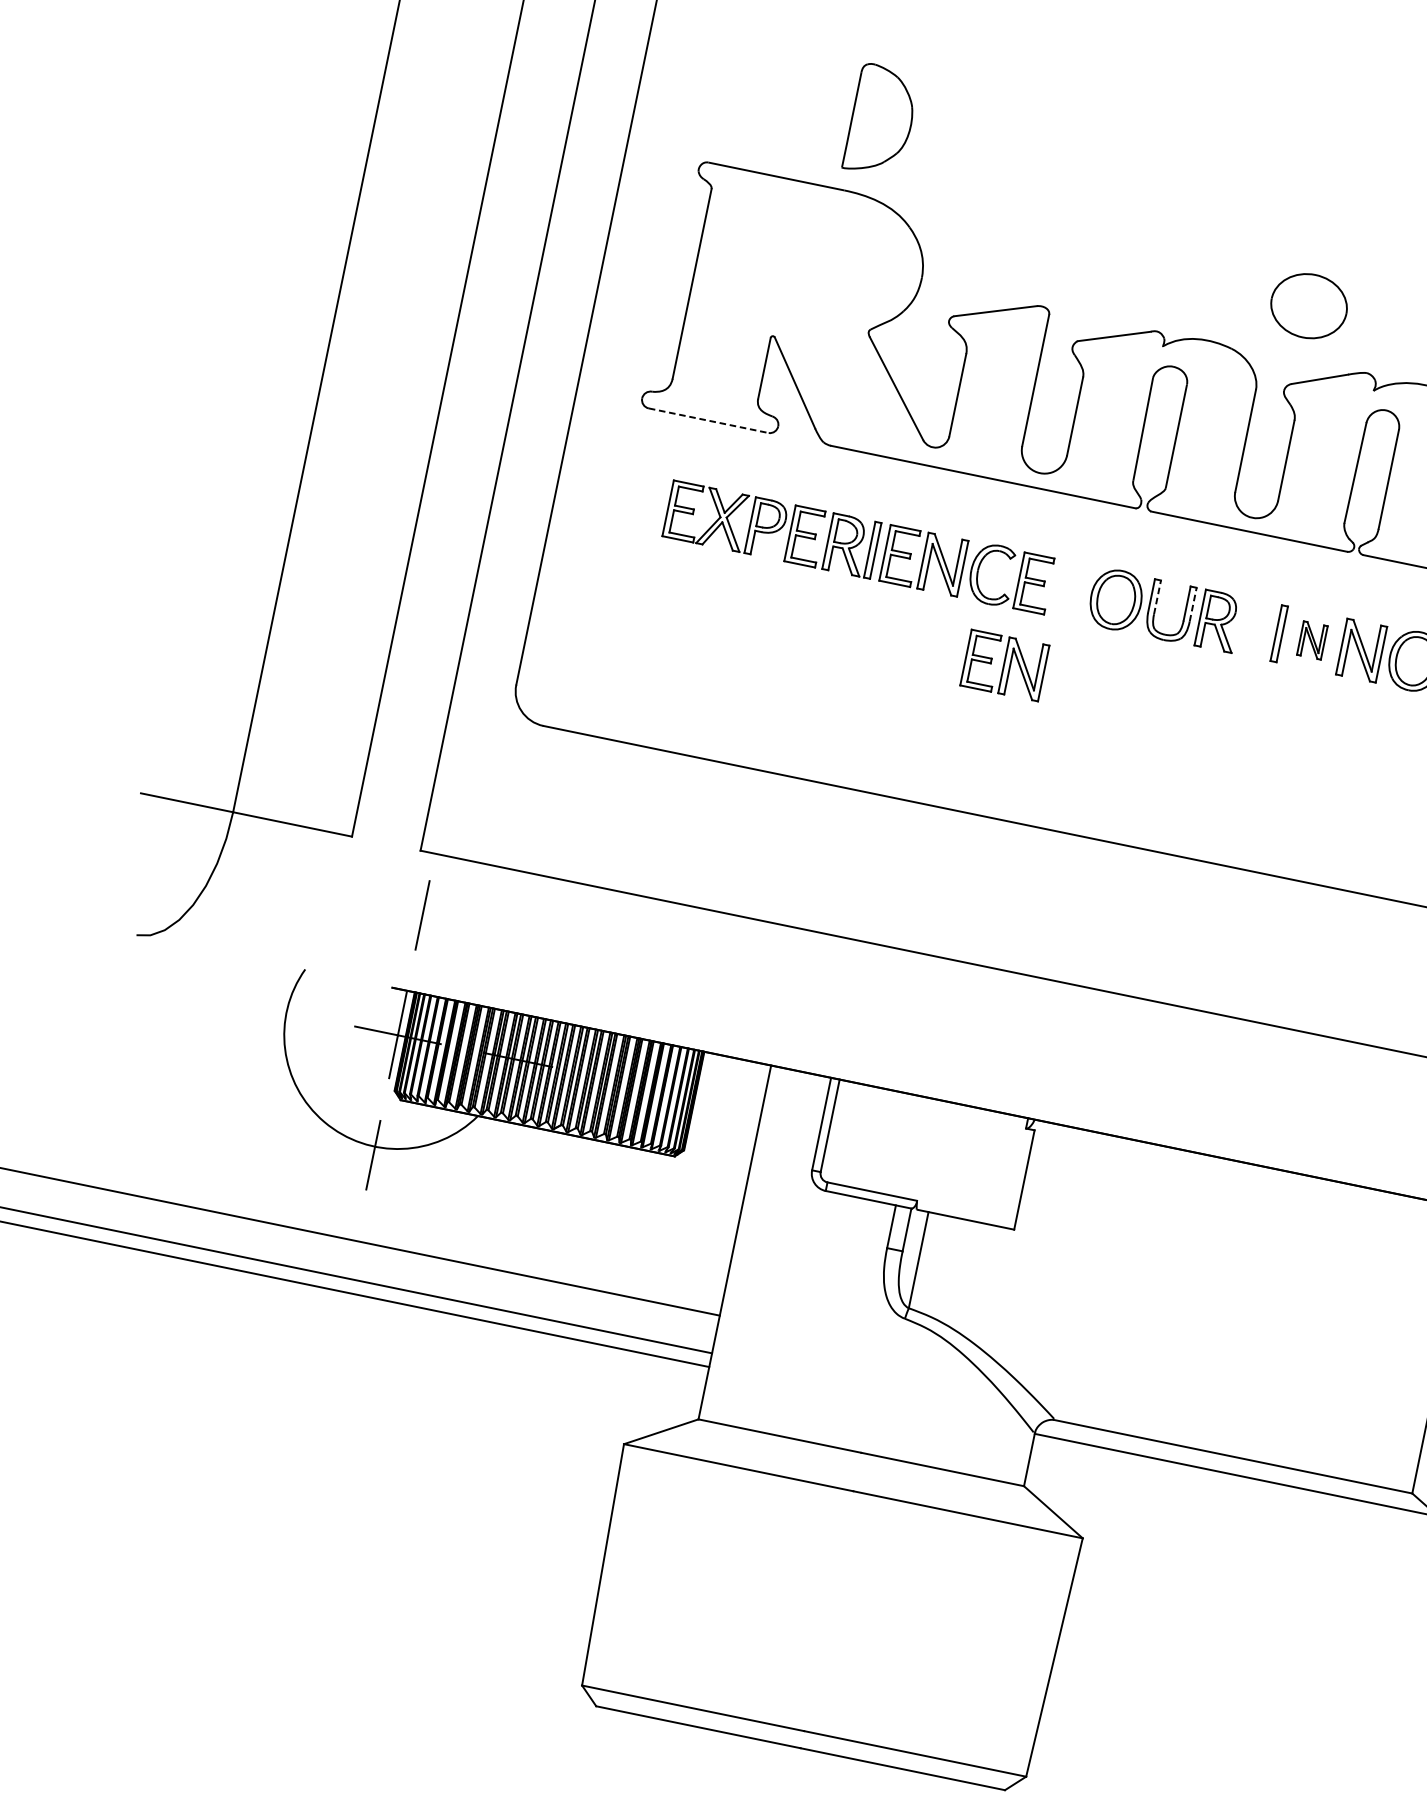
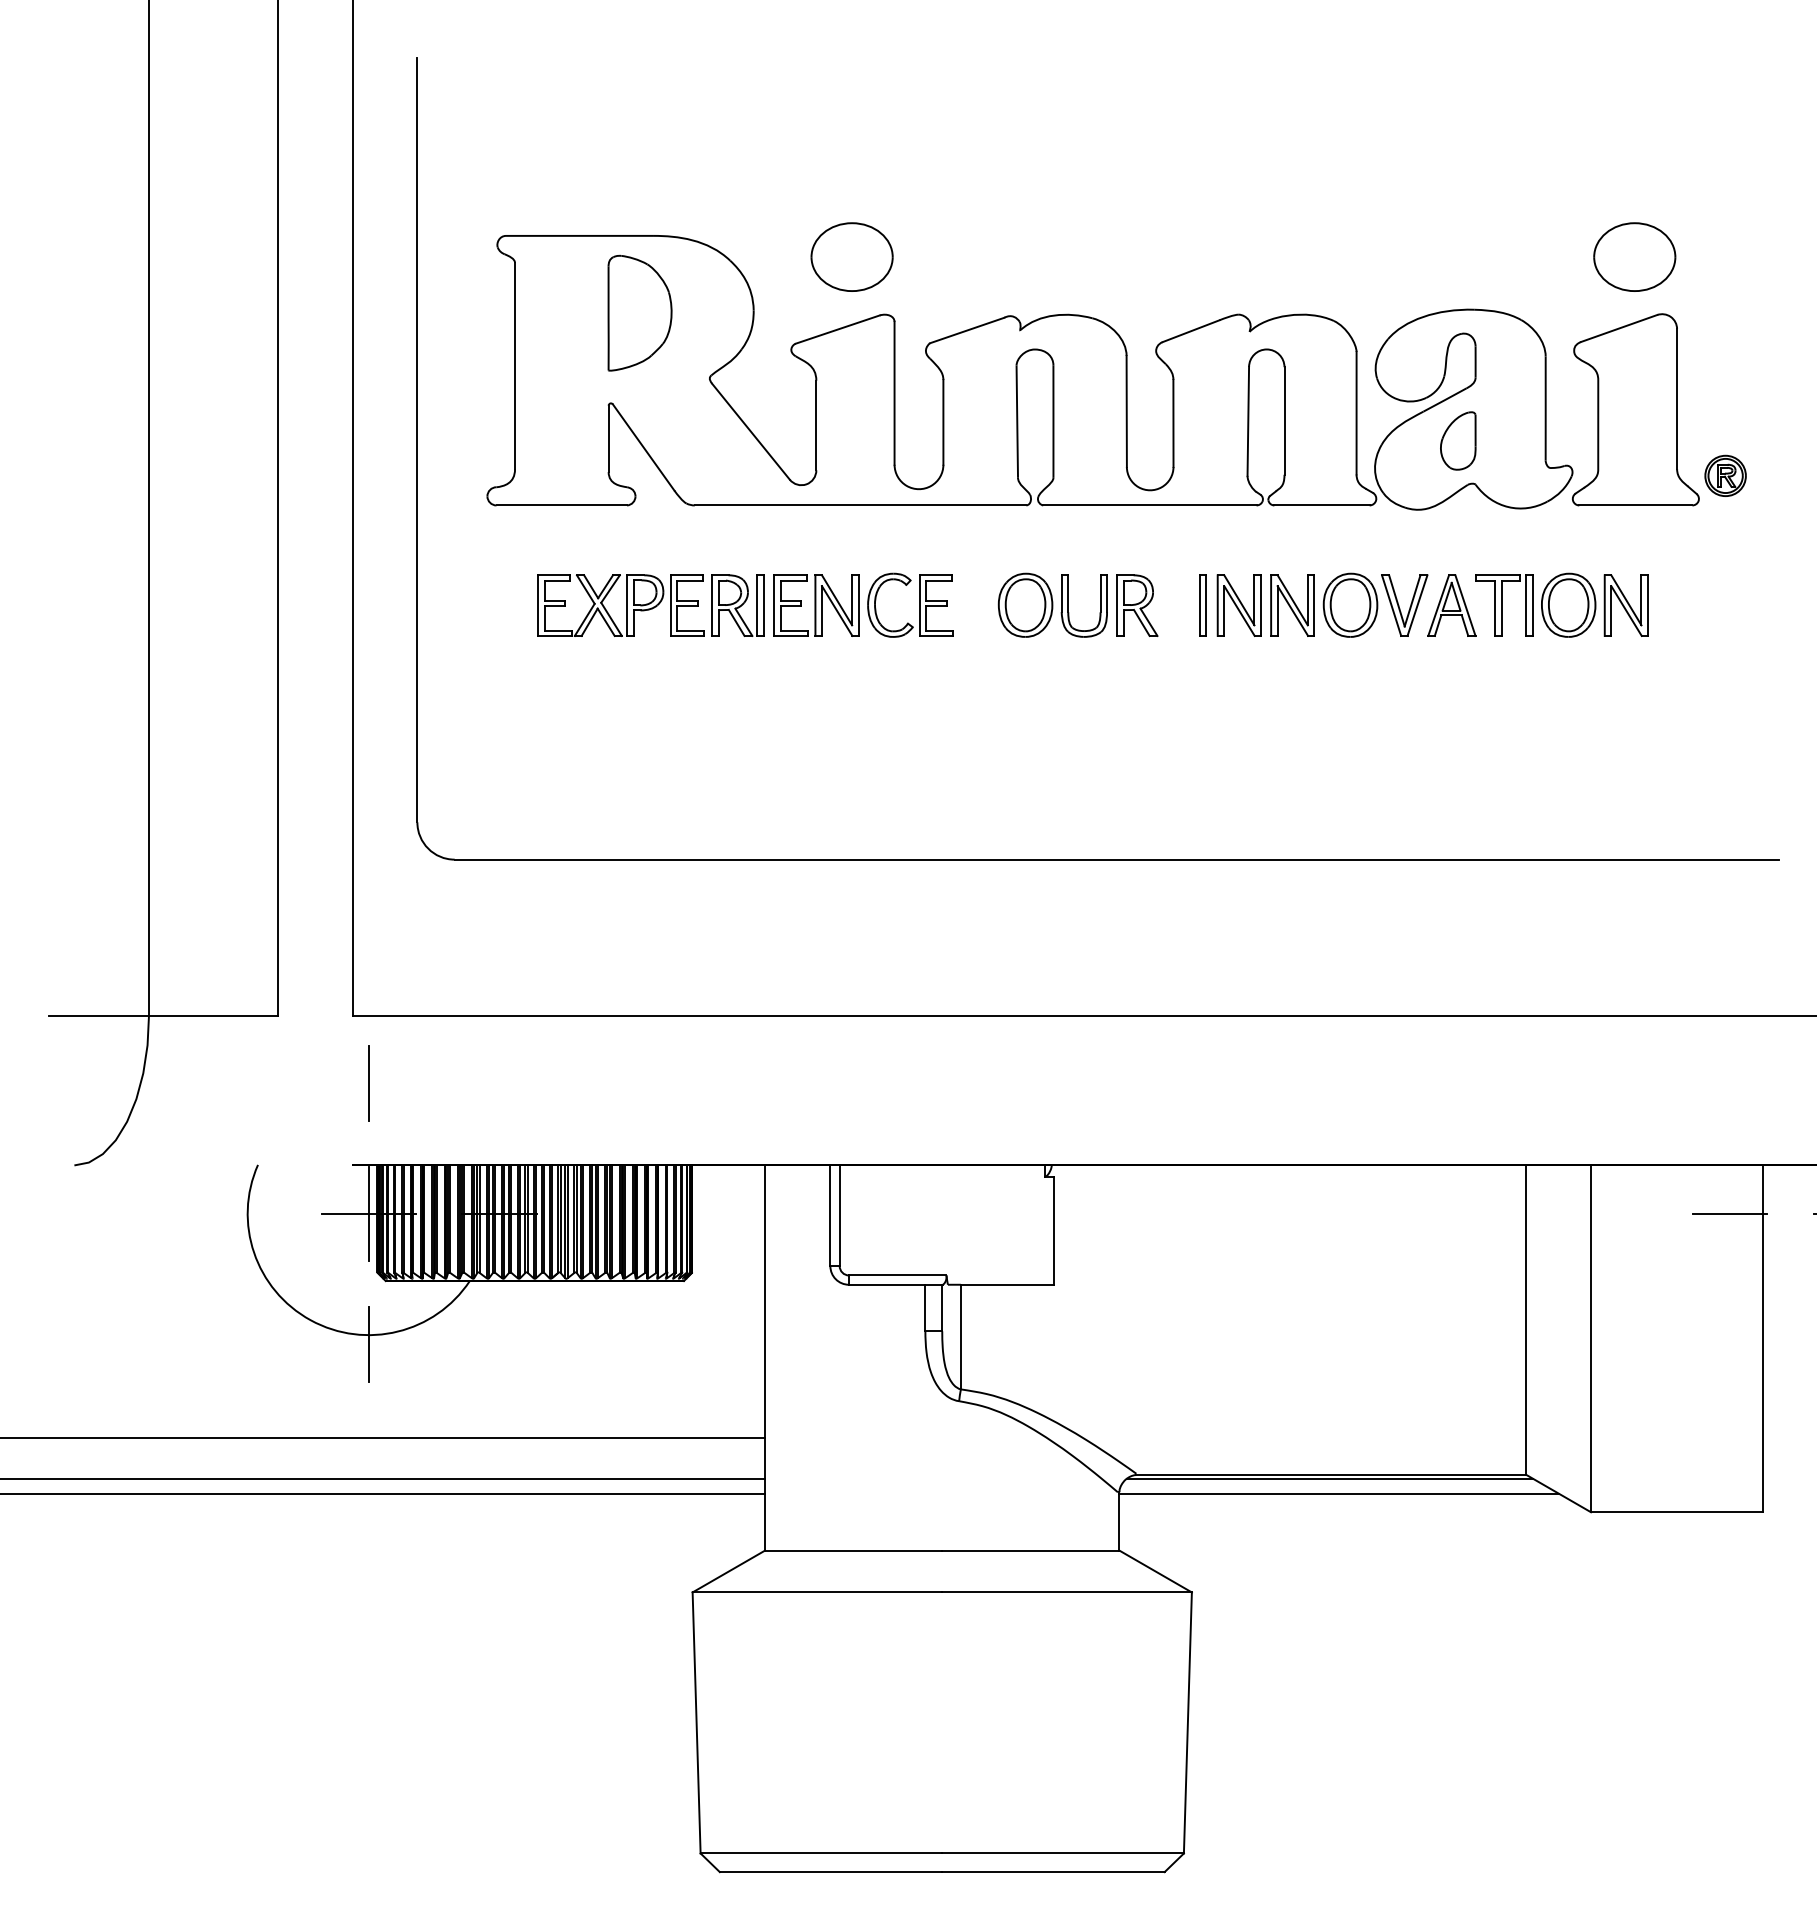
part: (881, 120) -> (639, 312), moved
part: (1308, 305) -> (851, 256), moved
line: (709, 420) -> (562, 505), dashed -> solid
line: (1157, 597) -> (1068, 593), dashed -> solid
line: (1193, 604) -> (1107, 593), dashed -> solid
part: (1311, 640) -> (1238, 605), size x1.67
part: (1004, 665) -> (923, 697), removed
line: (1230, 1459) -> (1329, 1478), added

